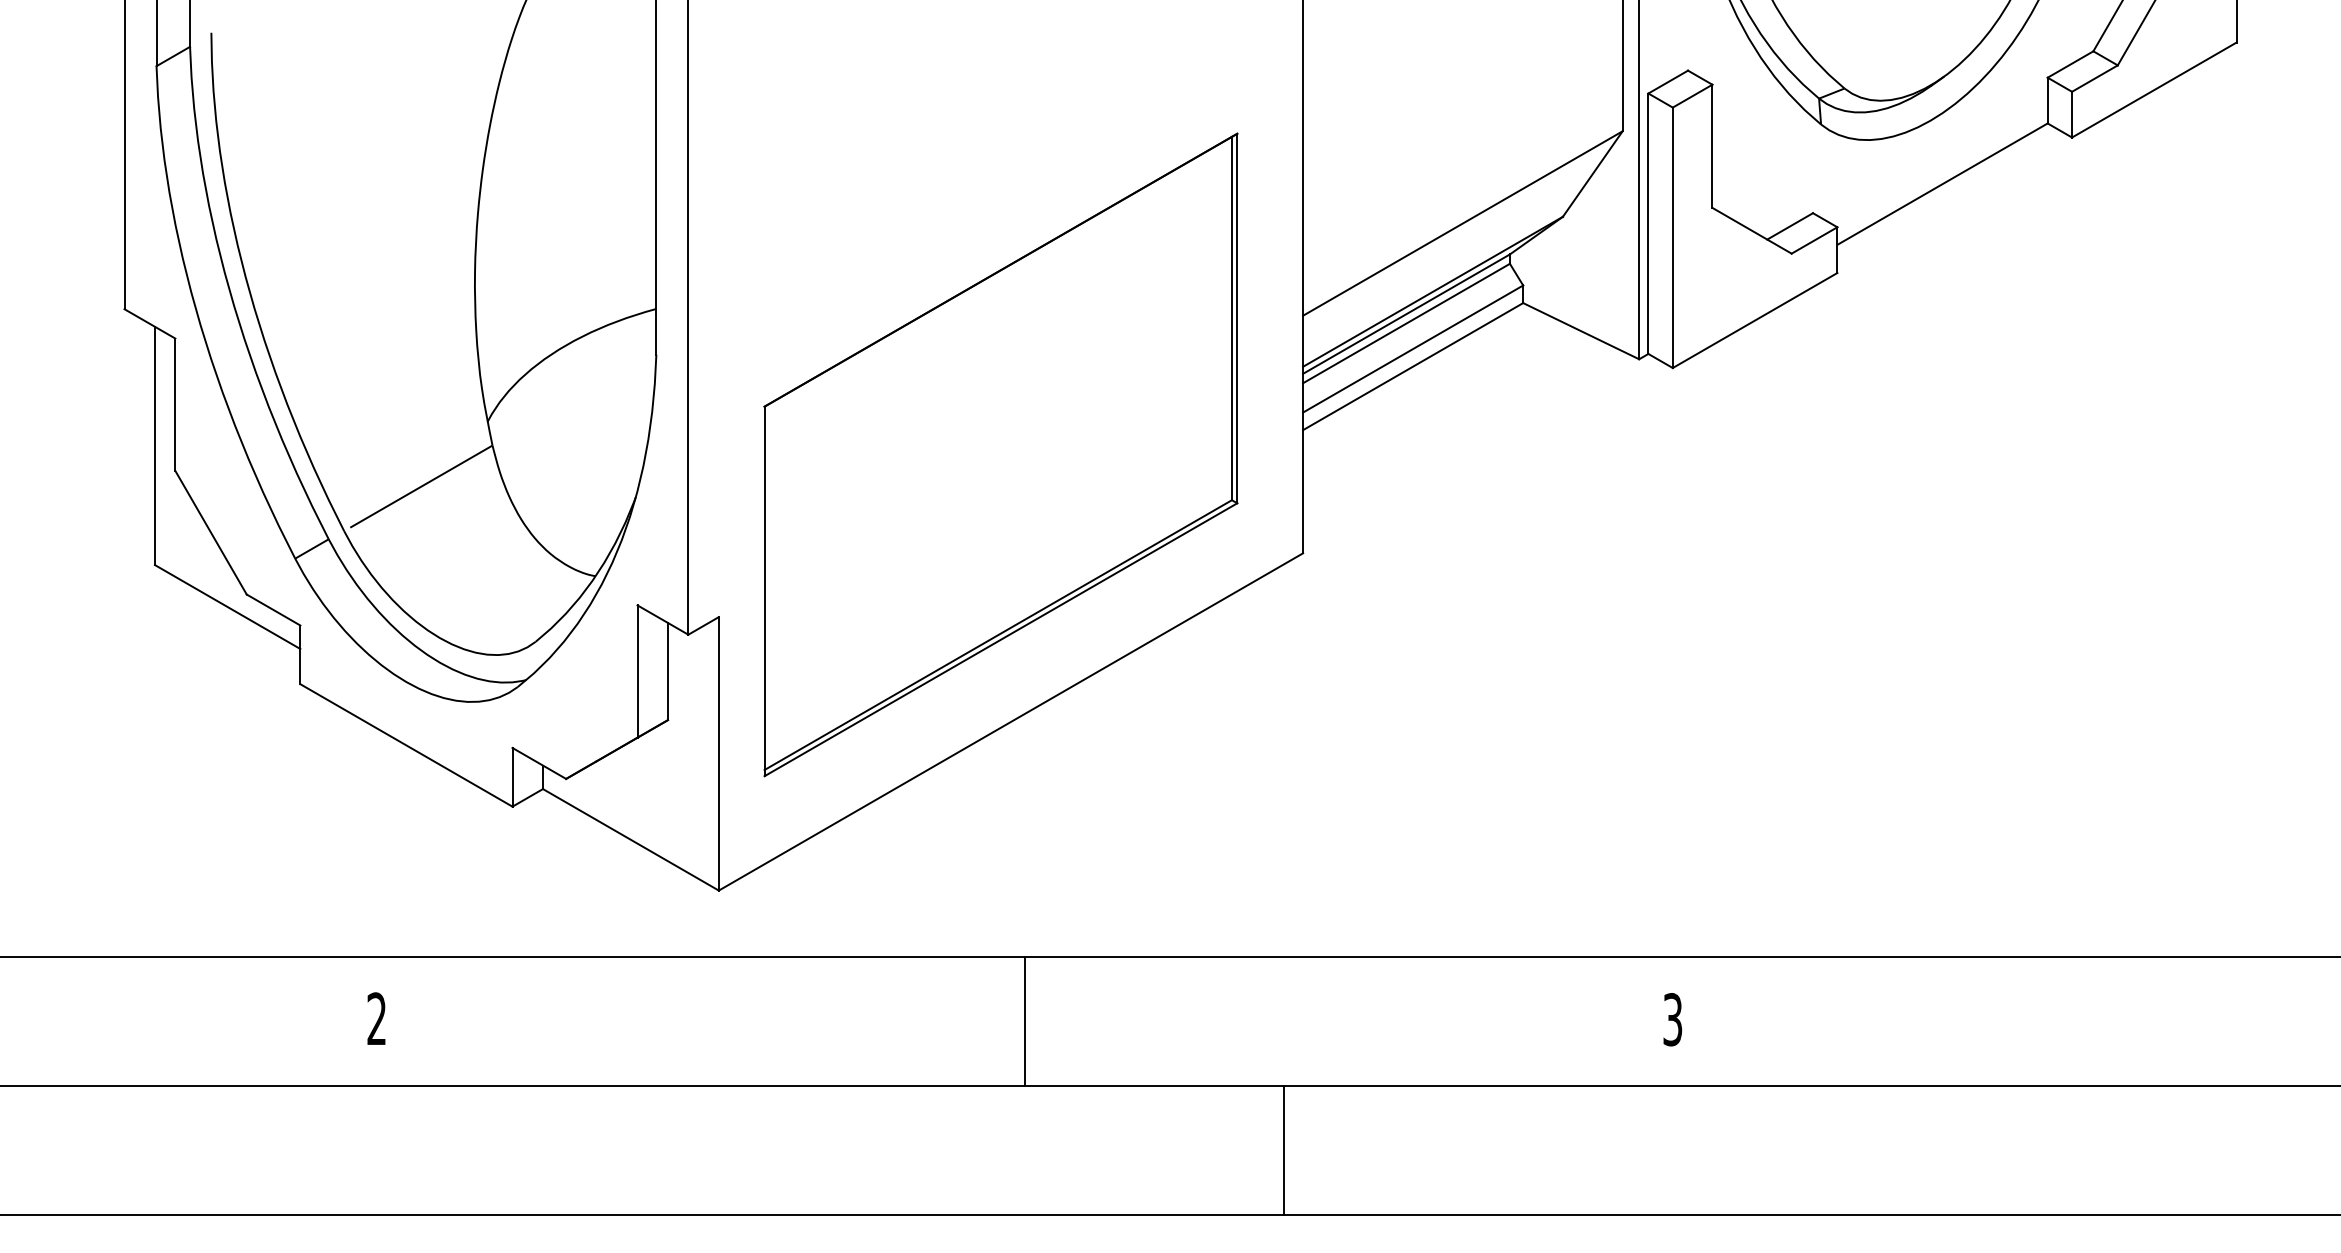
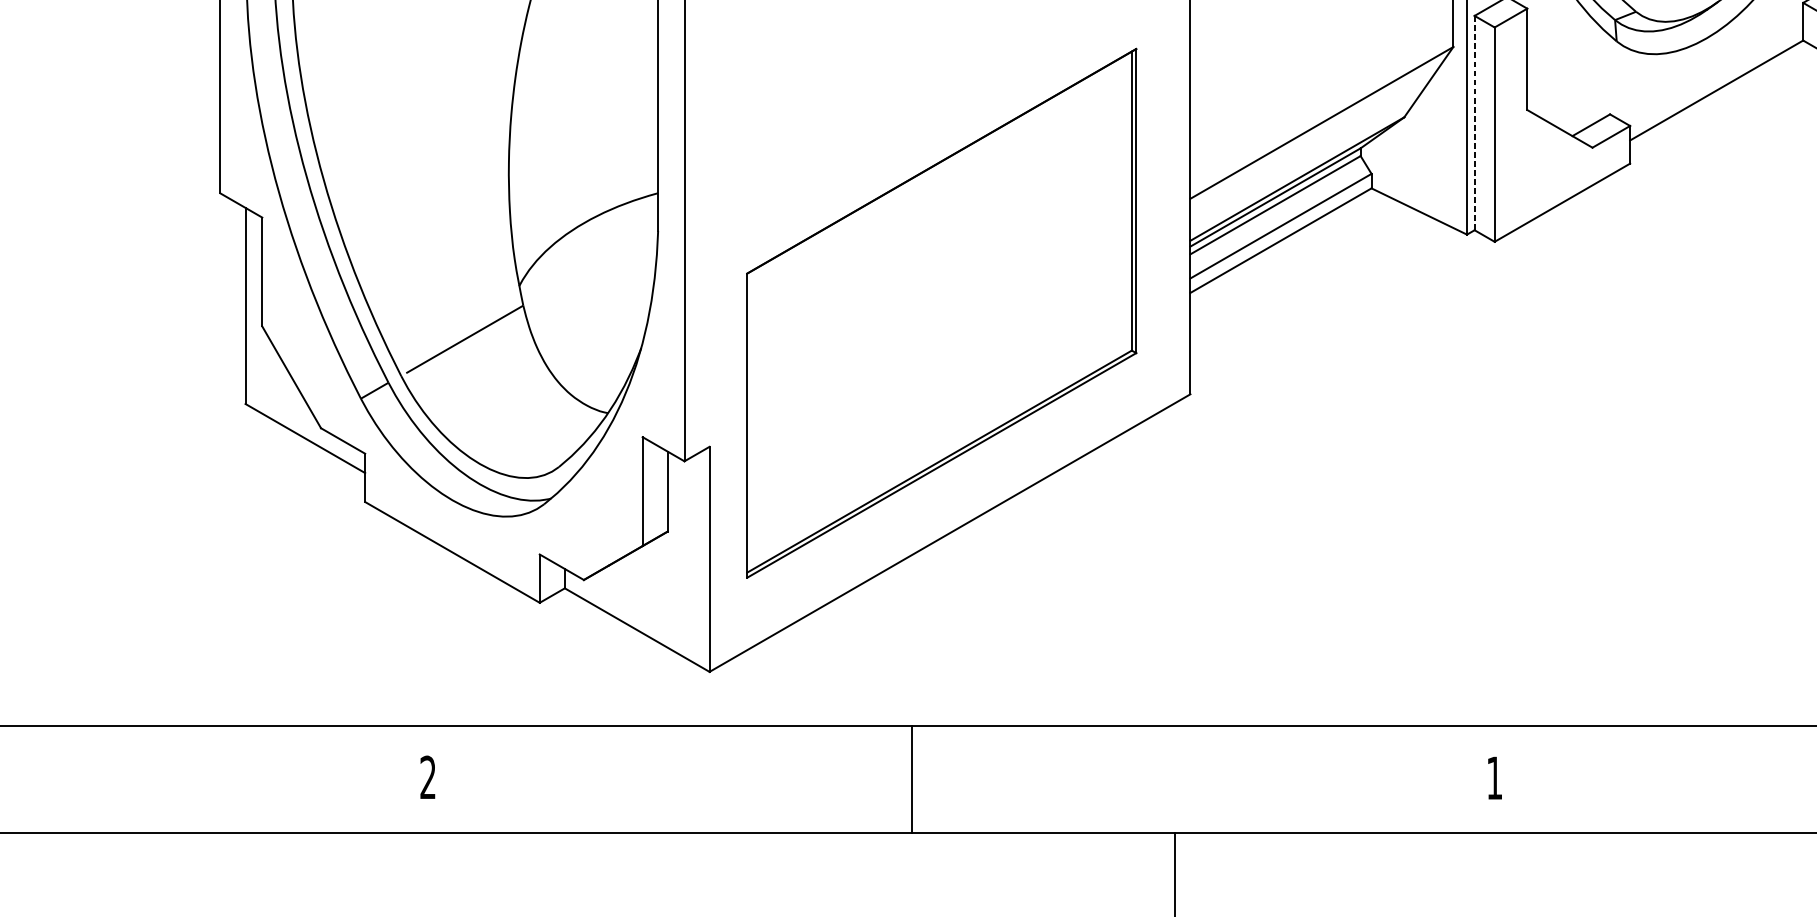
line: (1648, 223) -> (1474, 122), solid -> dashed
text: (1672, 1019) -> (1494, 777), 3 -> 1
line: (1025, 1021) -> (911, 779), moved

